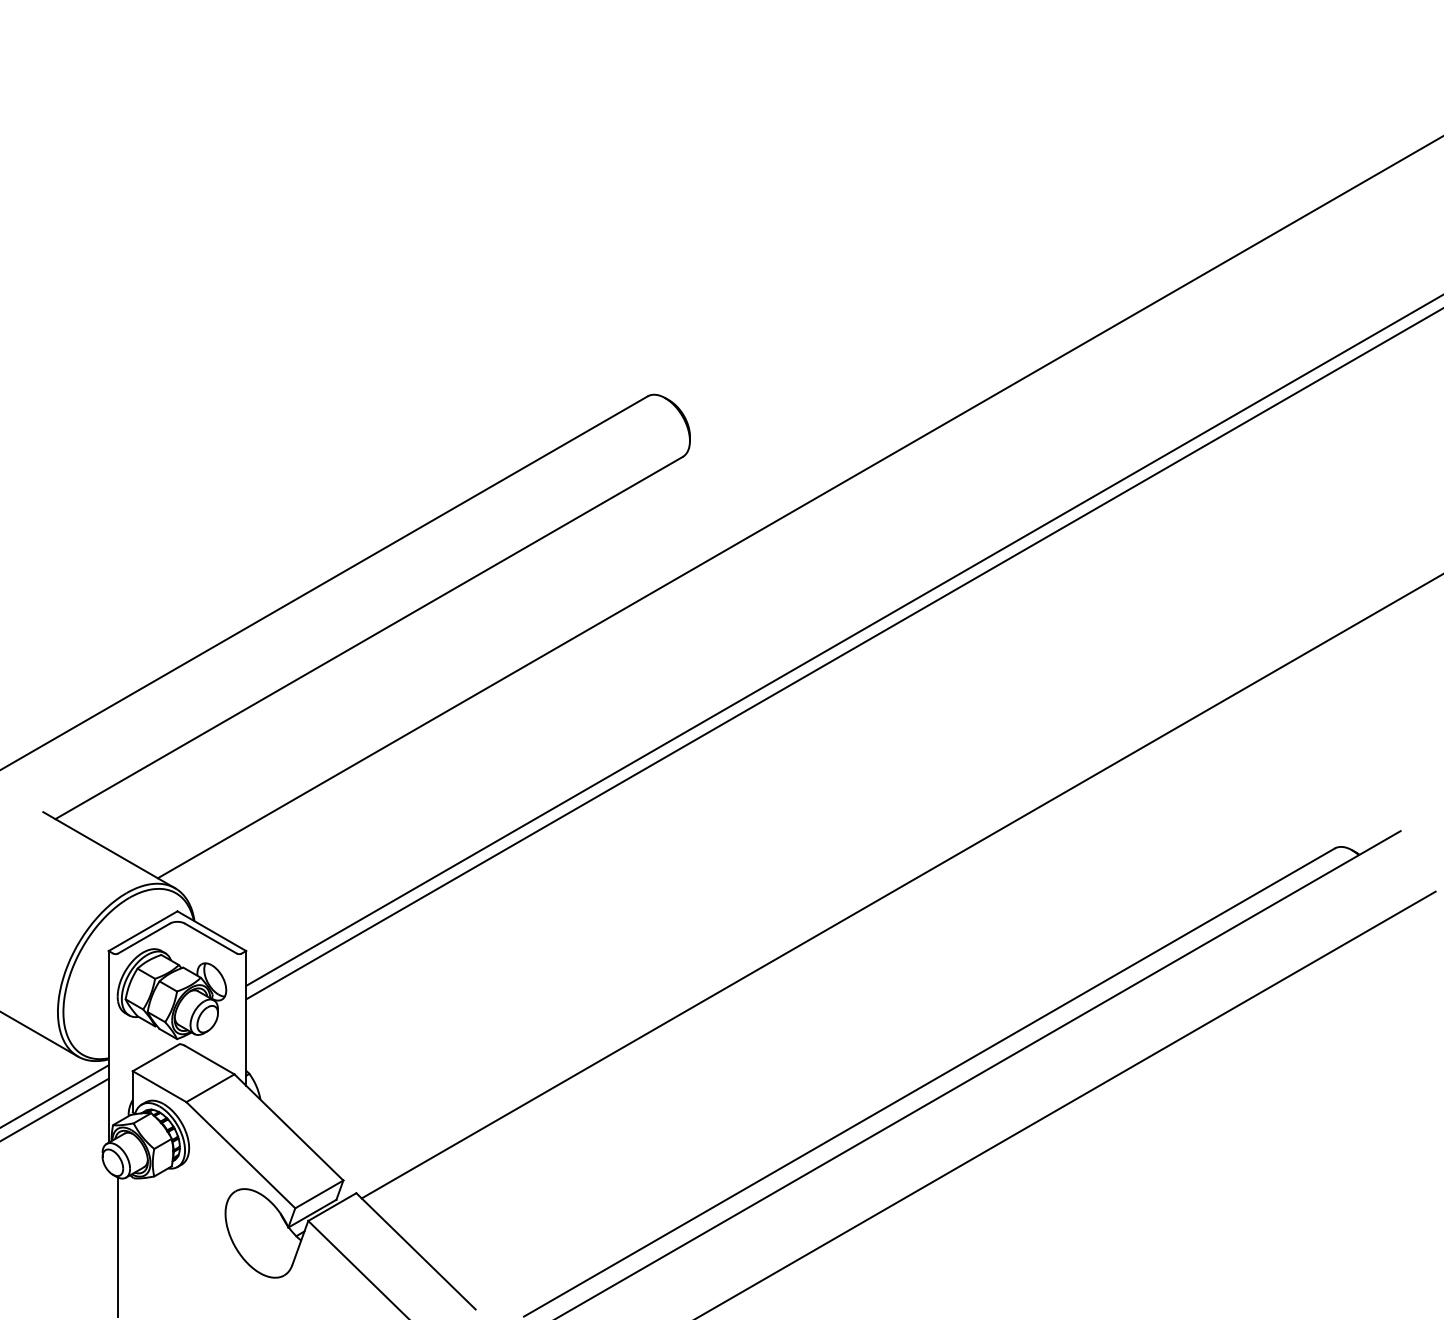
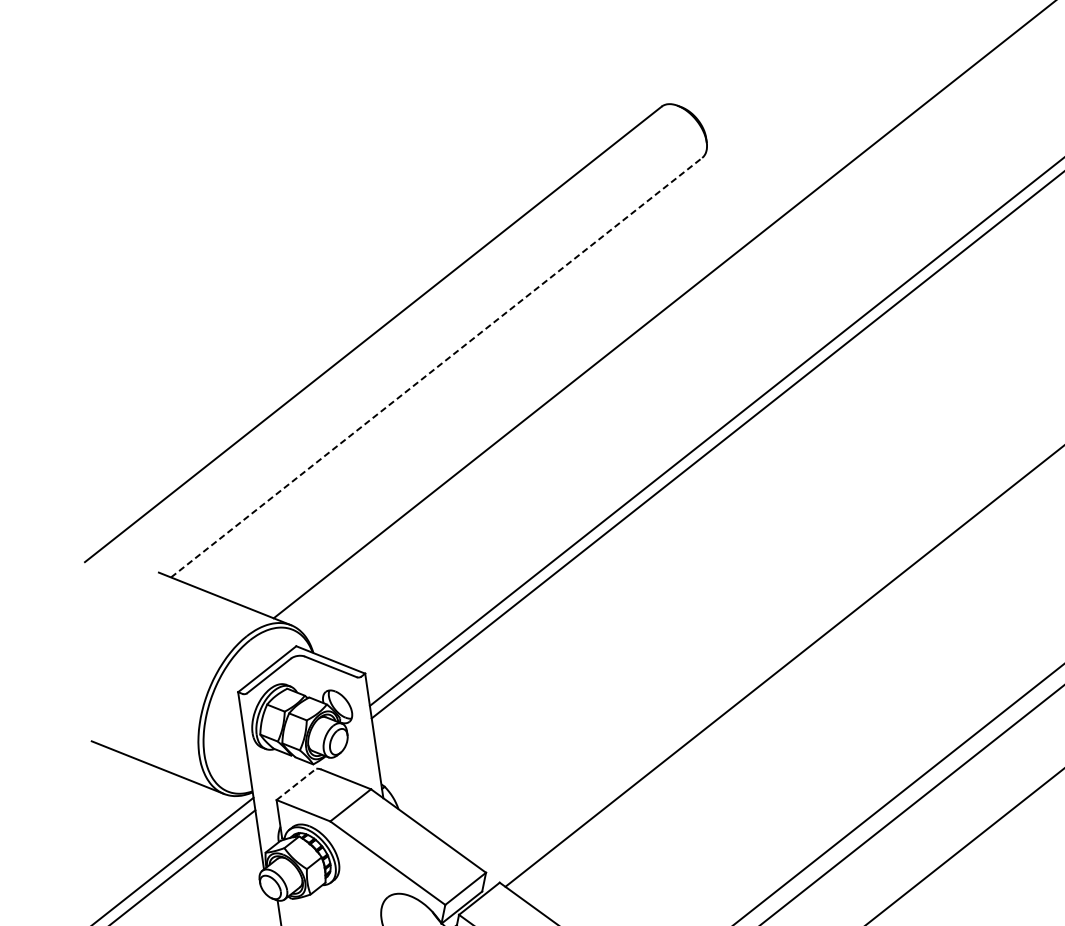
line: (369, 637) -> (436, 367), solid -> dashed
line: (156, 1057) -> (296, 784), solid -> dashed

